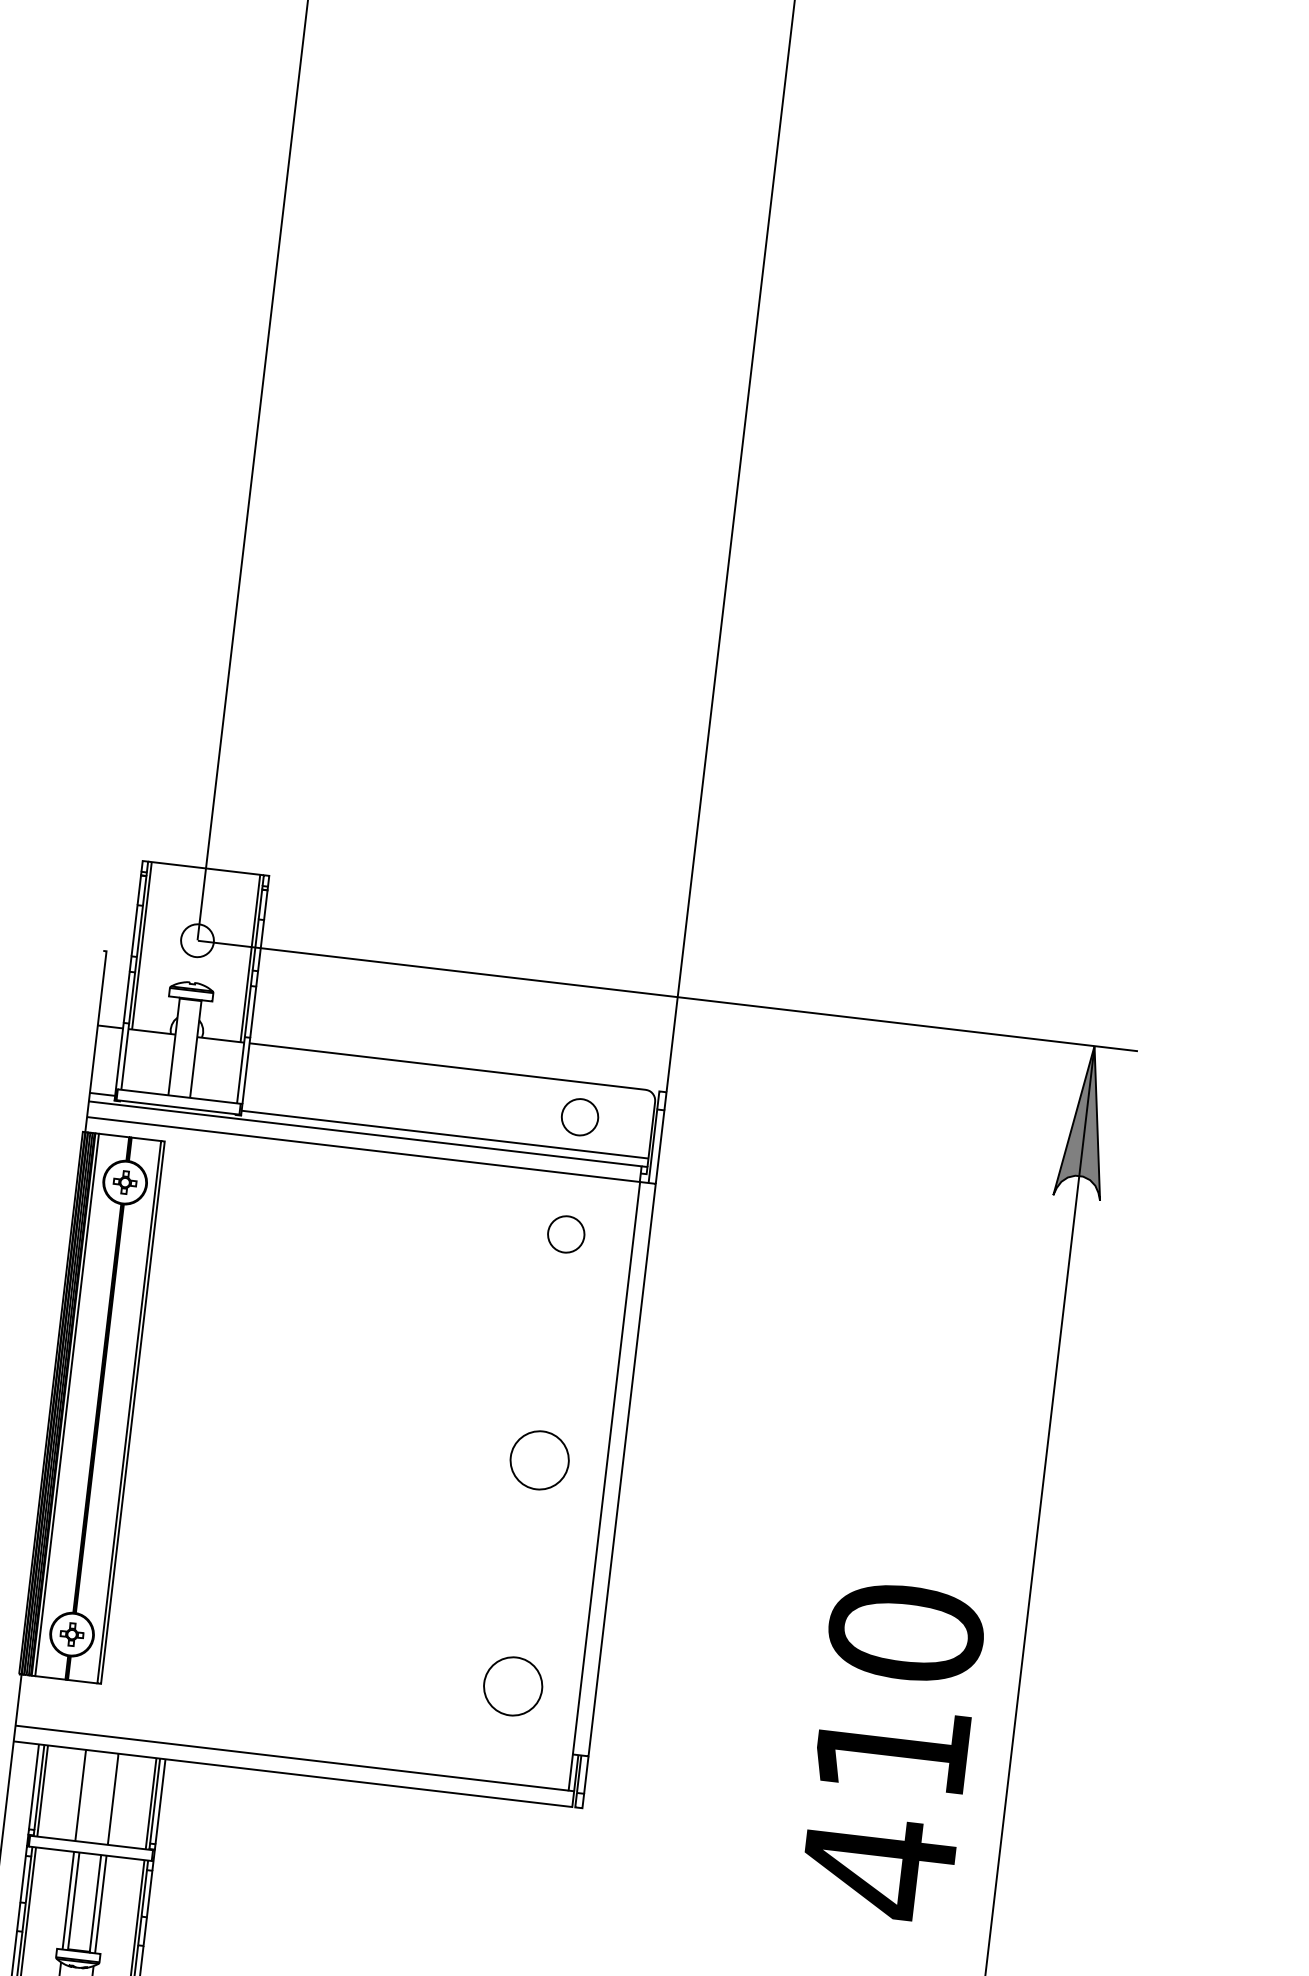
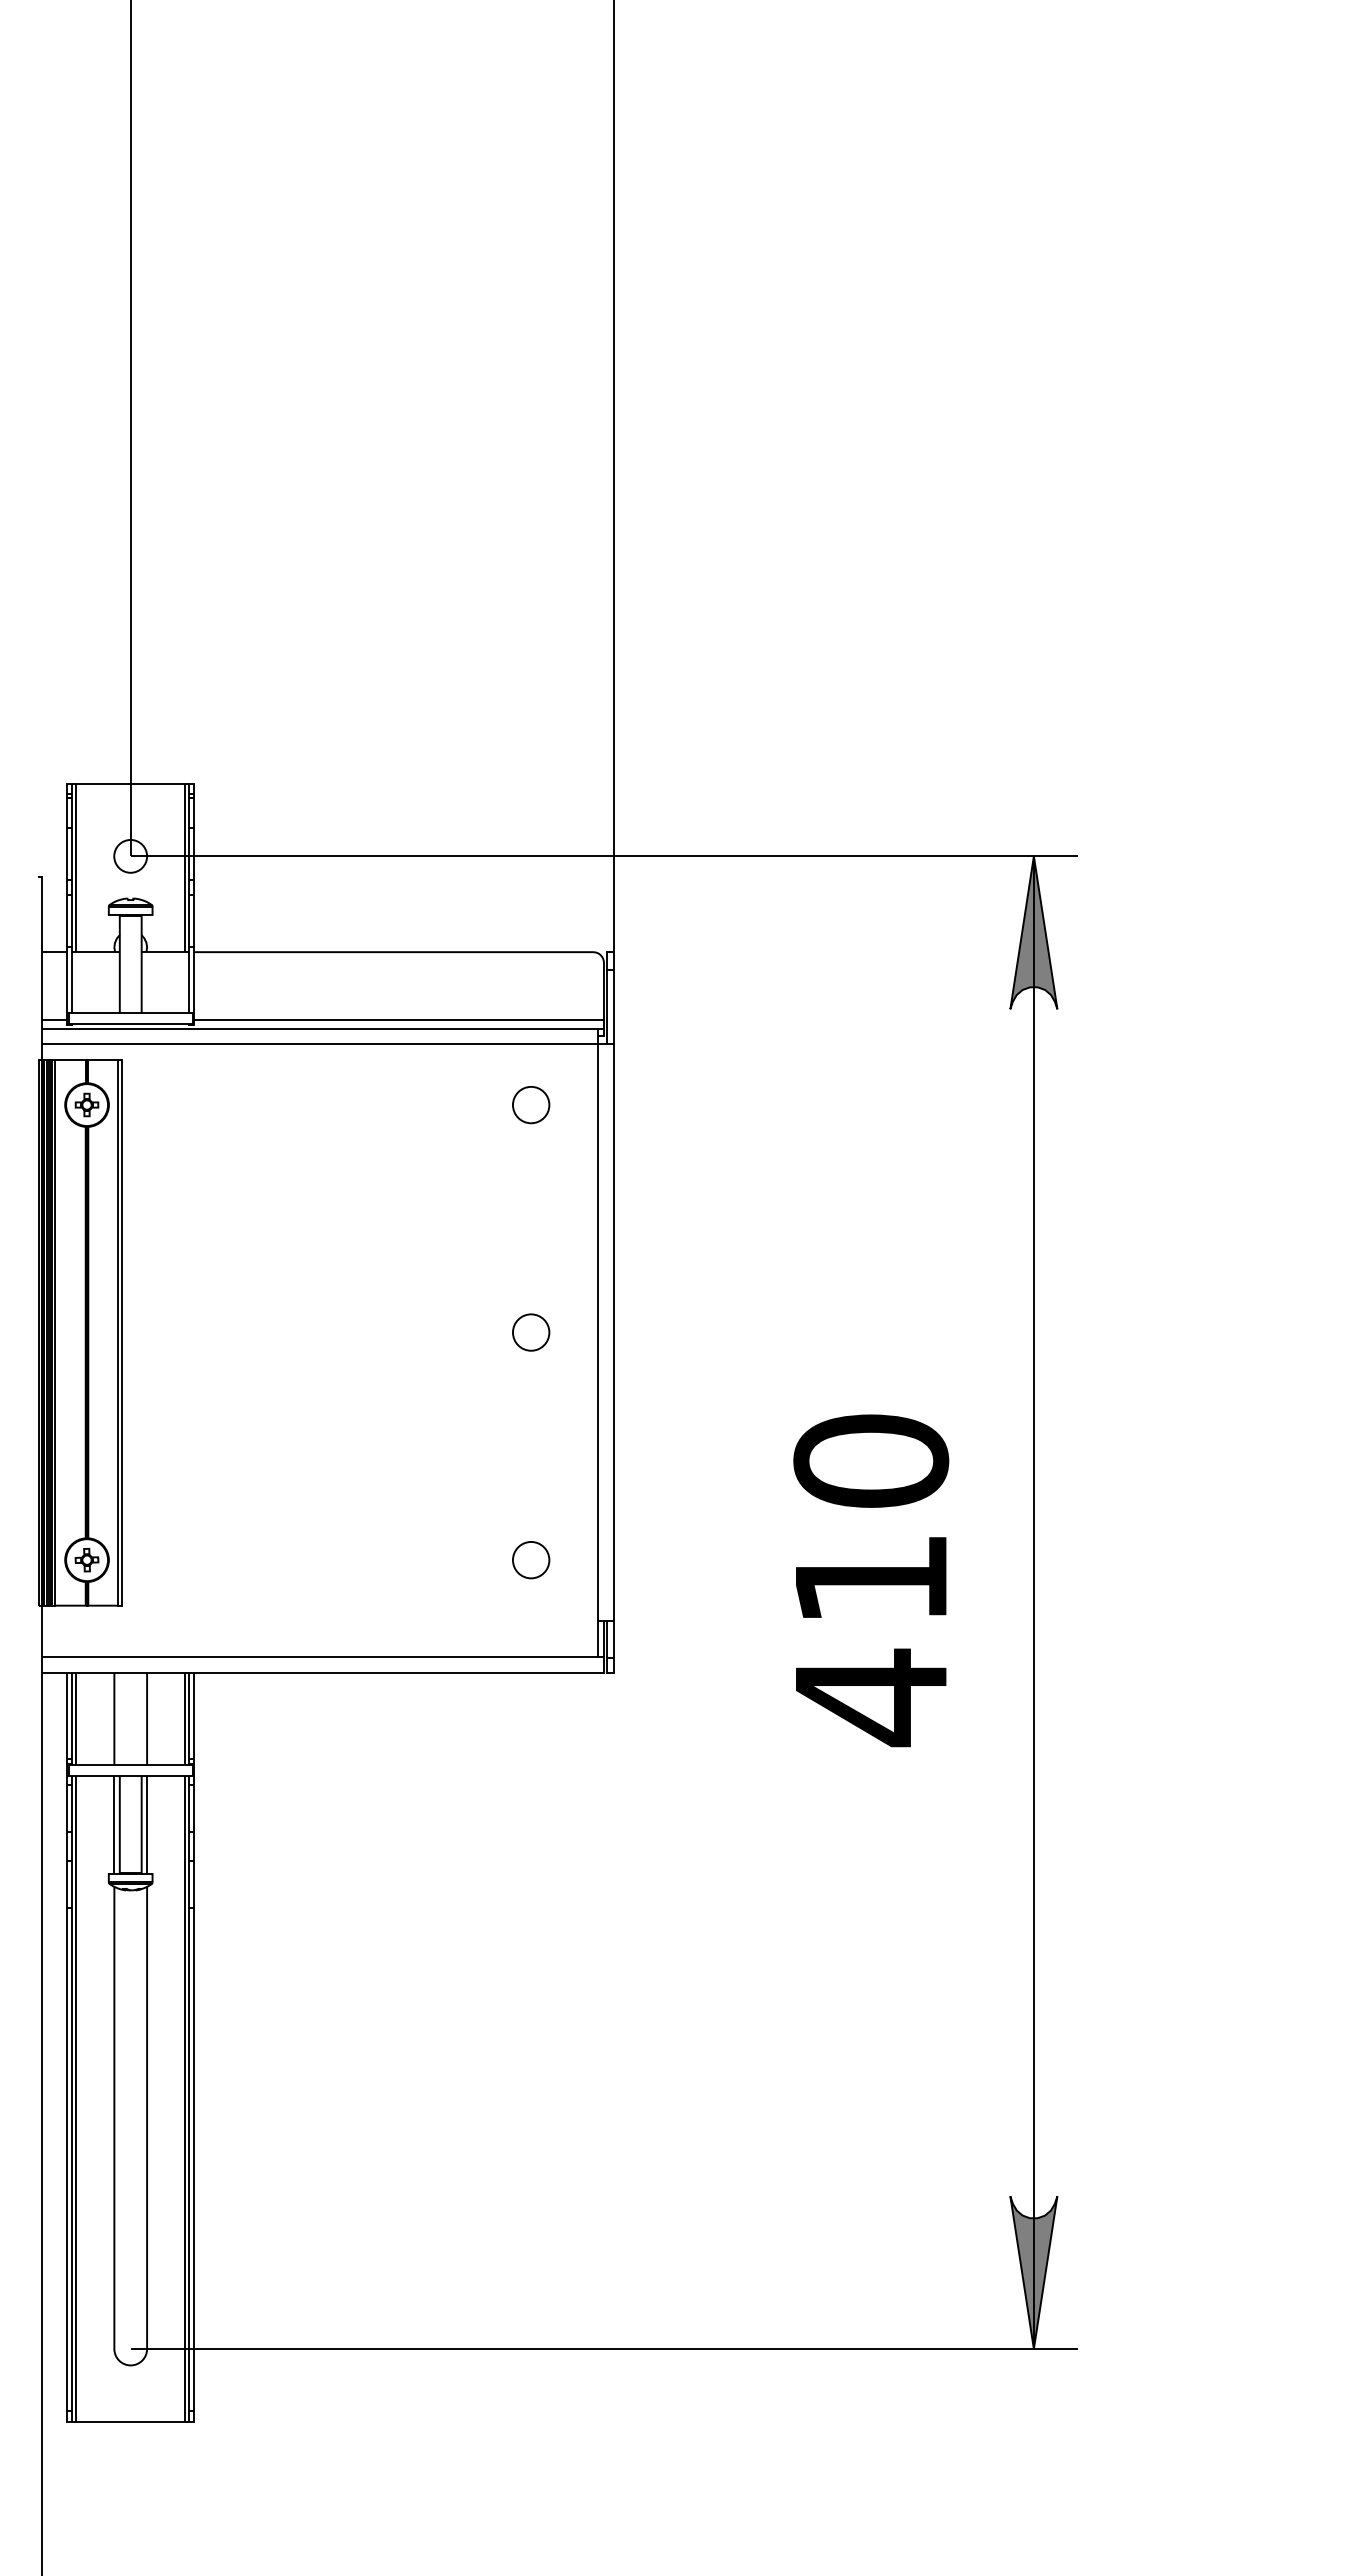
circle: (580, 1117) -> (531, 987), removed
circle: (539, 1460) -> (530, 1332), size x0.62
circle: (512, 1685) -> (530, 1559), size x0.62
text: (892, 1751) -> (871, 1580), moved

